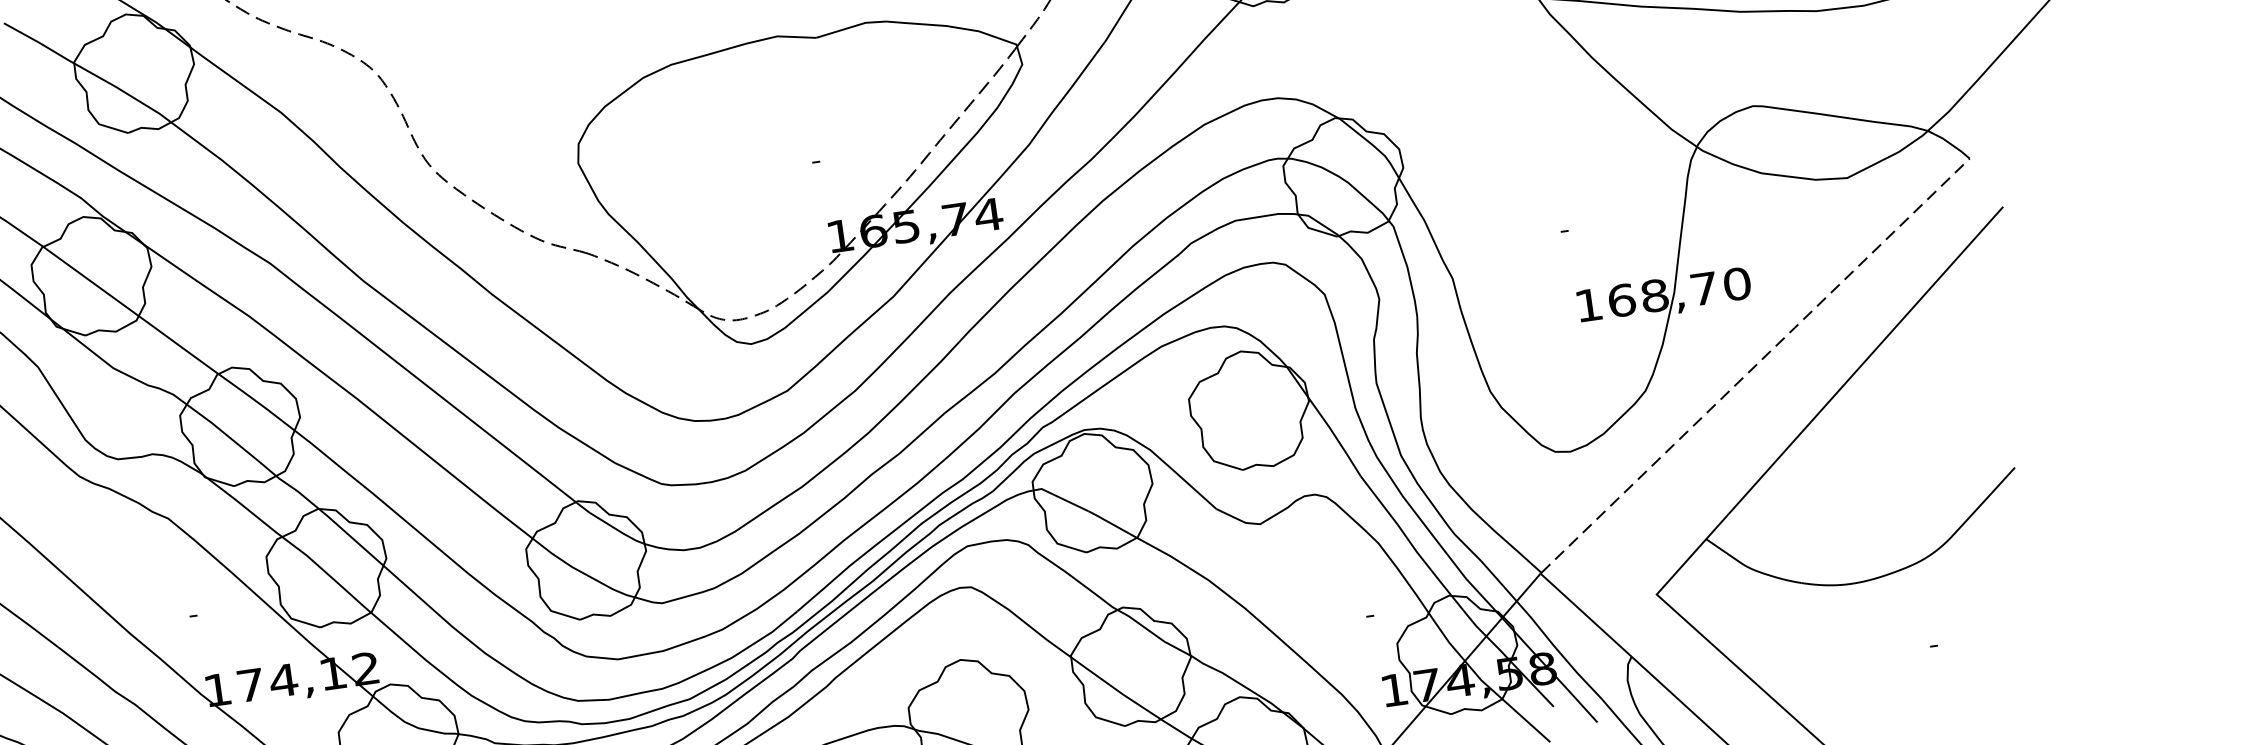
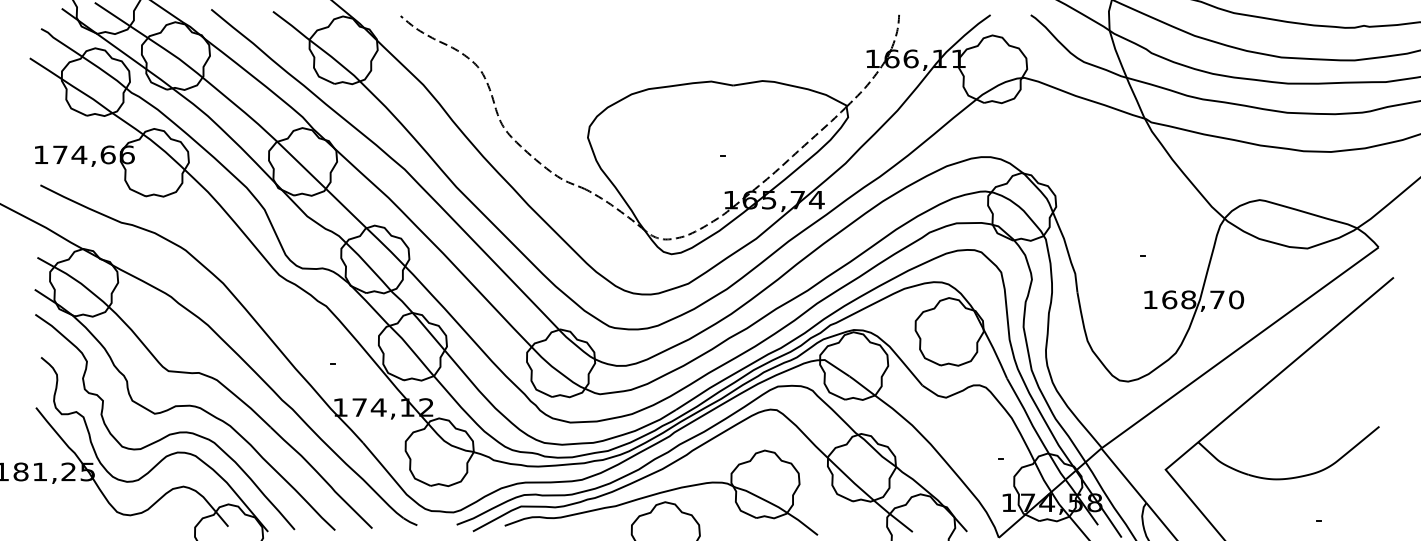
line: (1755, 365) -> (1240, 347), dashed -> solid

